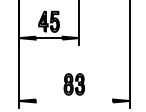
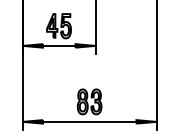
line: (74, 100) -> (89, 121), added

